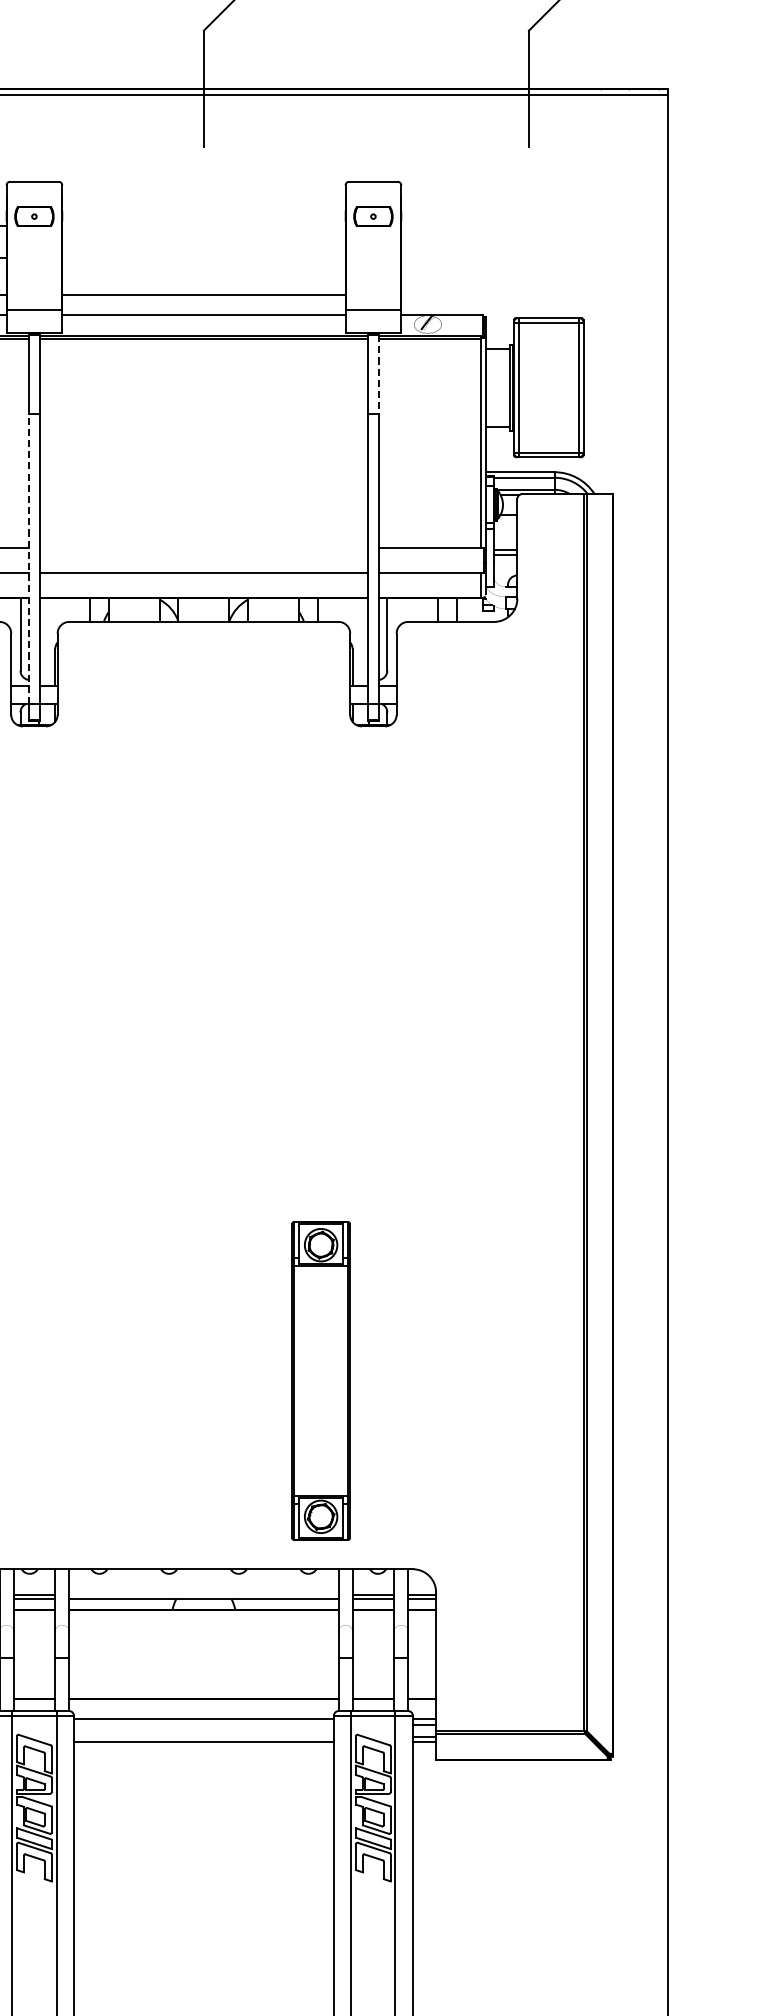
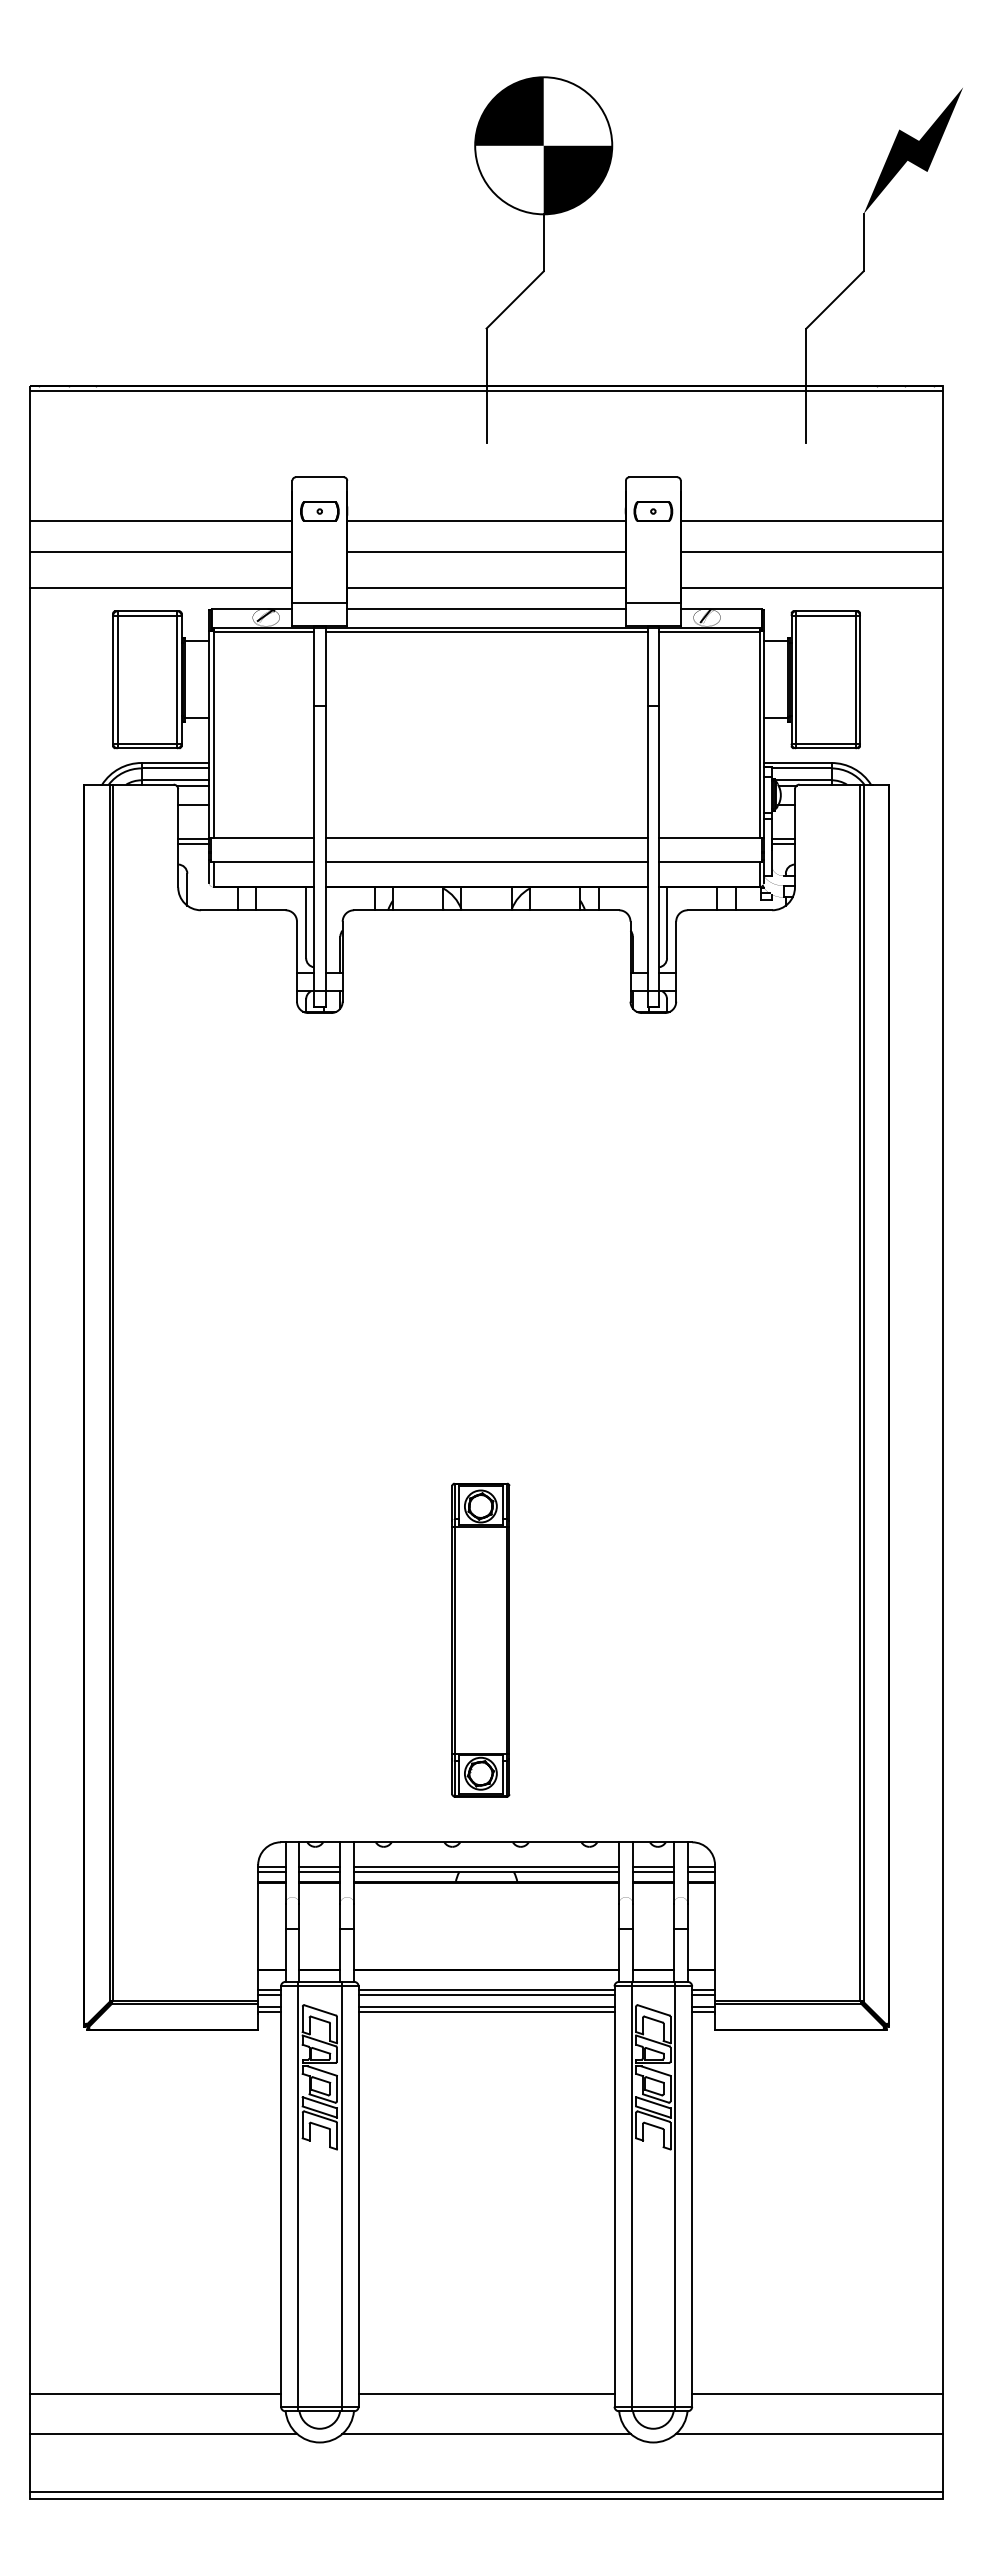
line: (203, 226) -> (486, 521), added
line: (534, 226) -> (811, 521), added
line: (203, 258) -> (486, 552), added
line: (534, 258) -> (811, 552), added
line: (534, 294) -> (811, 588), added
line: (379, 374) -> (659, 666), dashed -> solid
line: (203, 547) -> (486, 837), added
line: (29, 559) -> (314, 848), dashed -> solid
part: (320, 1380) -> (480, 1639), moved
line: (203, 1594) -> (486, 1867), added
line: (203, 1724) -> (486, 1995), added
line: (203, 1737) -> (486, 2007), added

